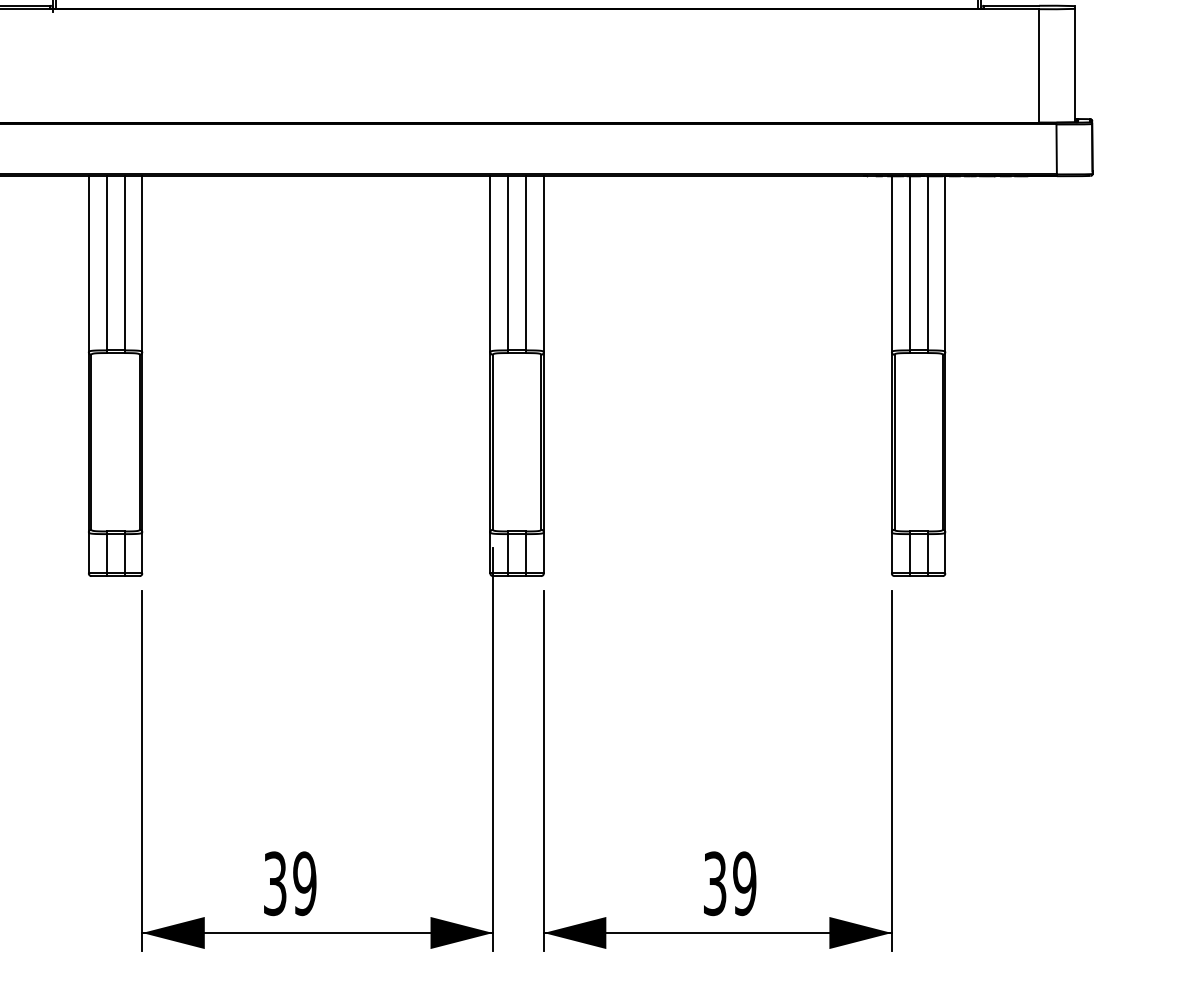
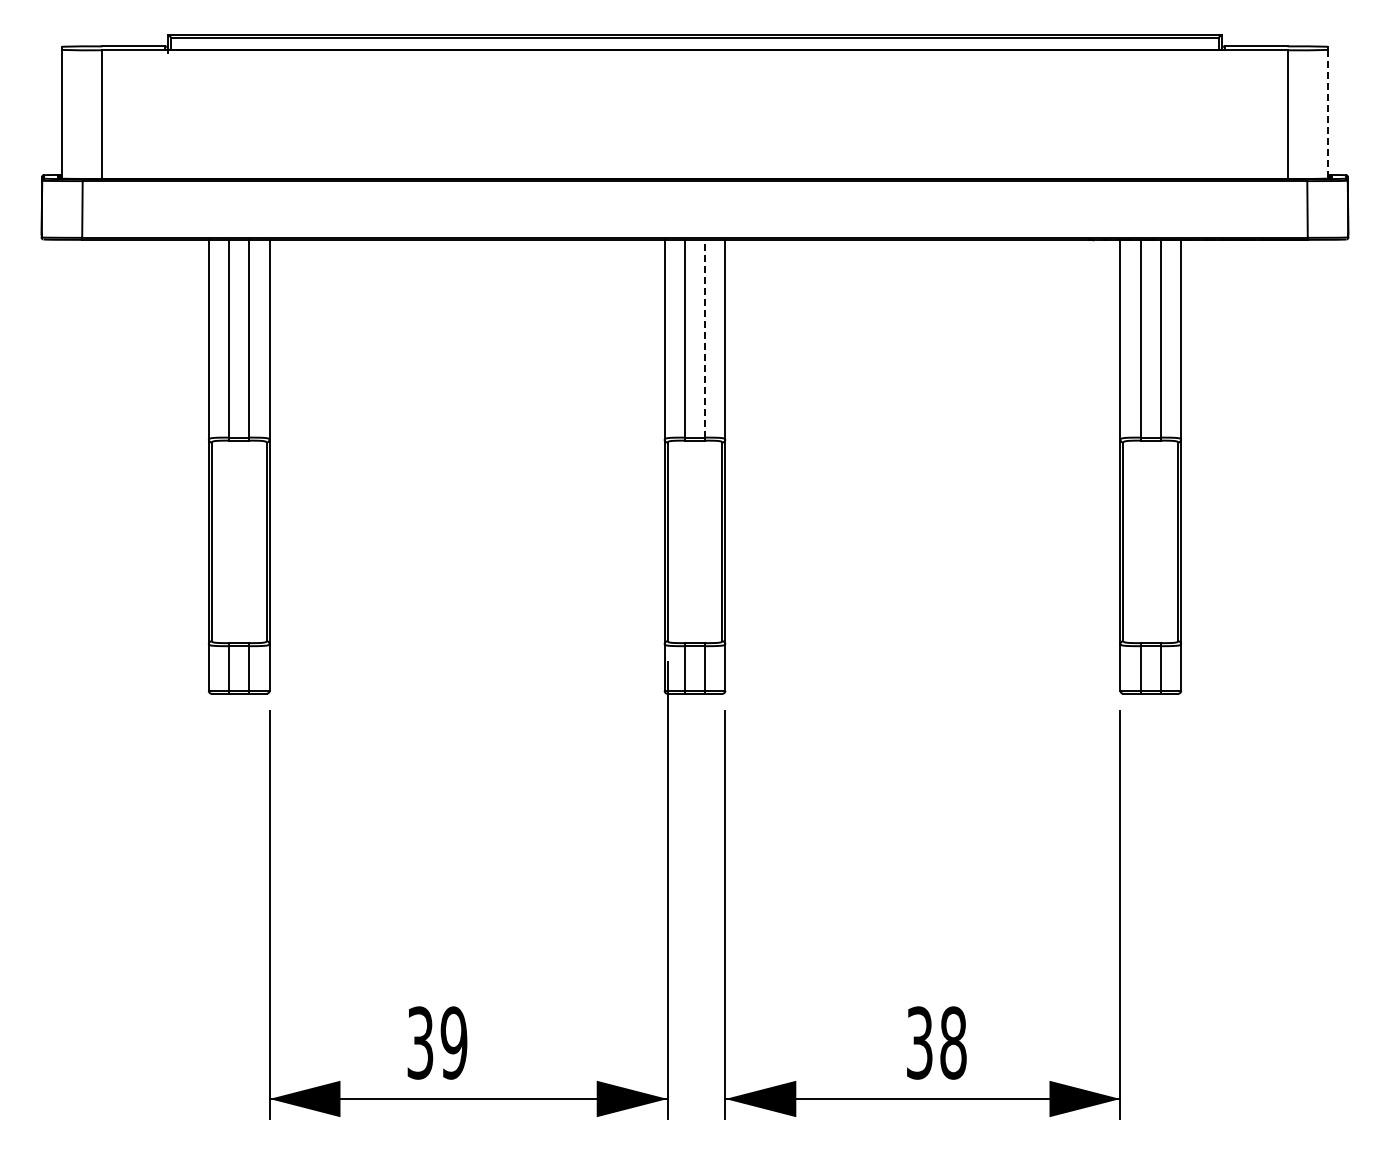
line: (1075, 65) -> (1328, 114), solid -> dashed
line: (526, 263) -> (705, 338), solid -> dashed
text: (744, 883) -> (953, 1042), 39 -> 38

